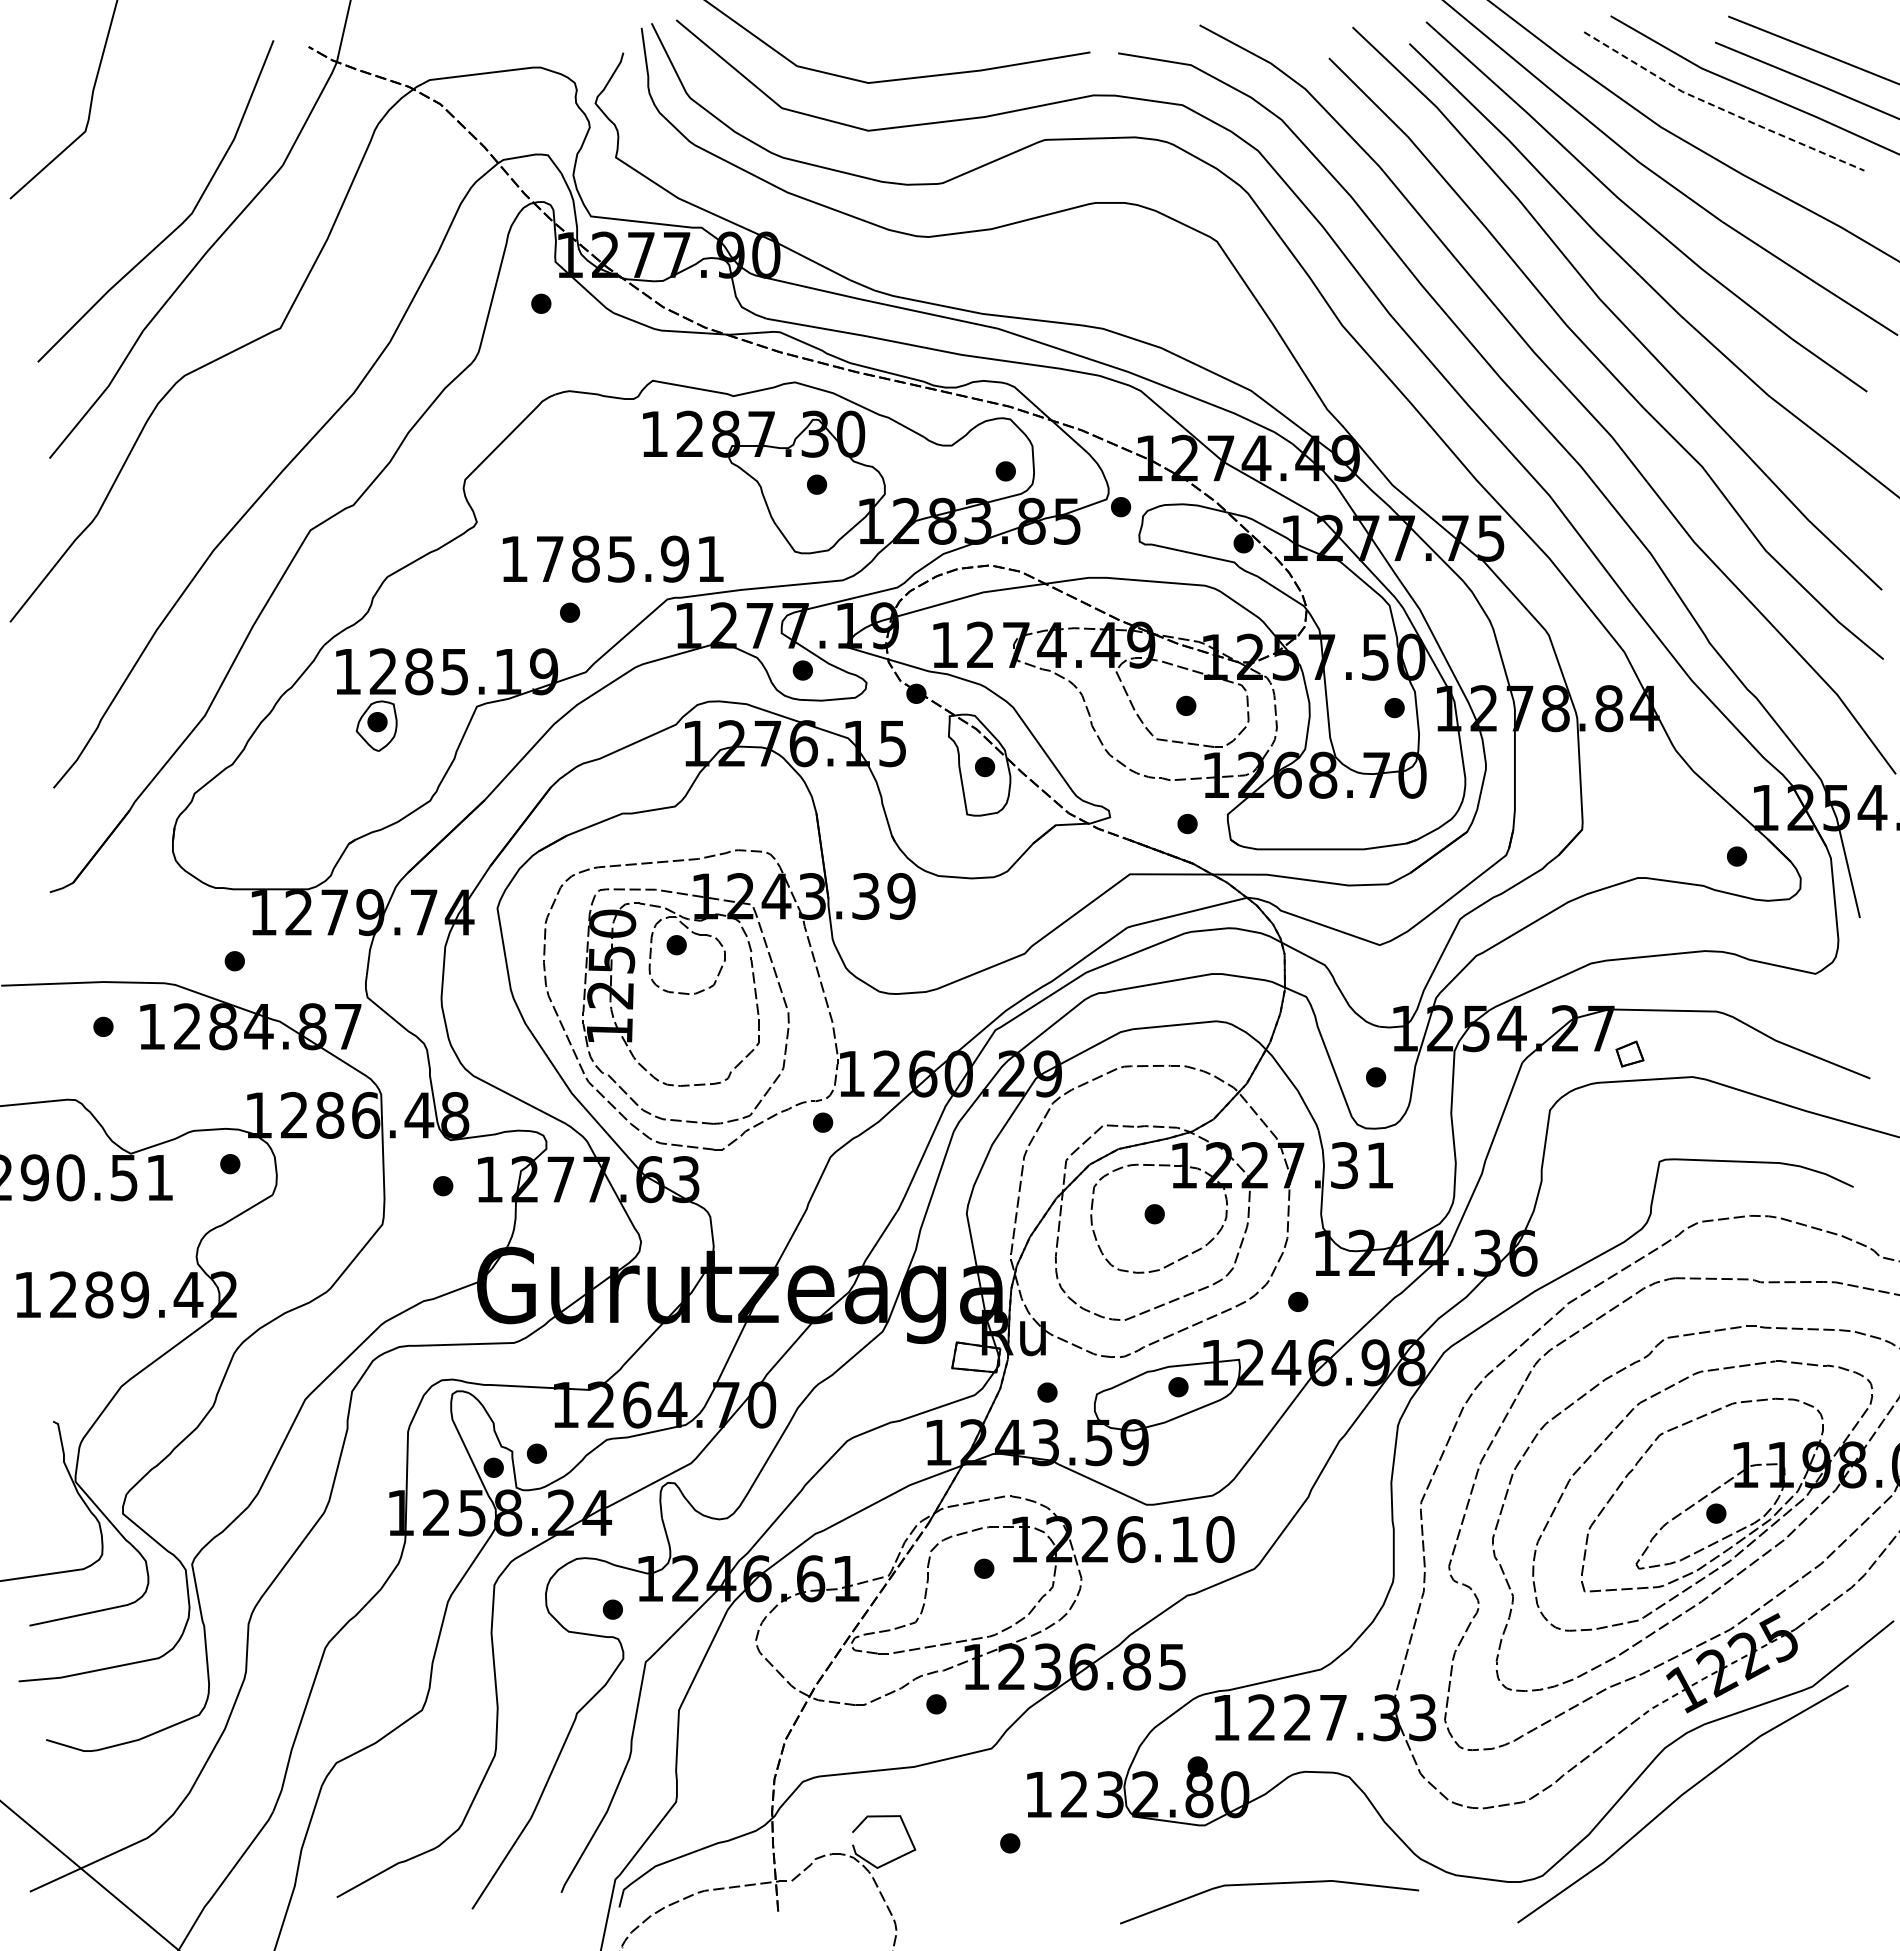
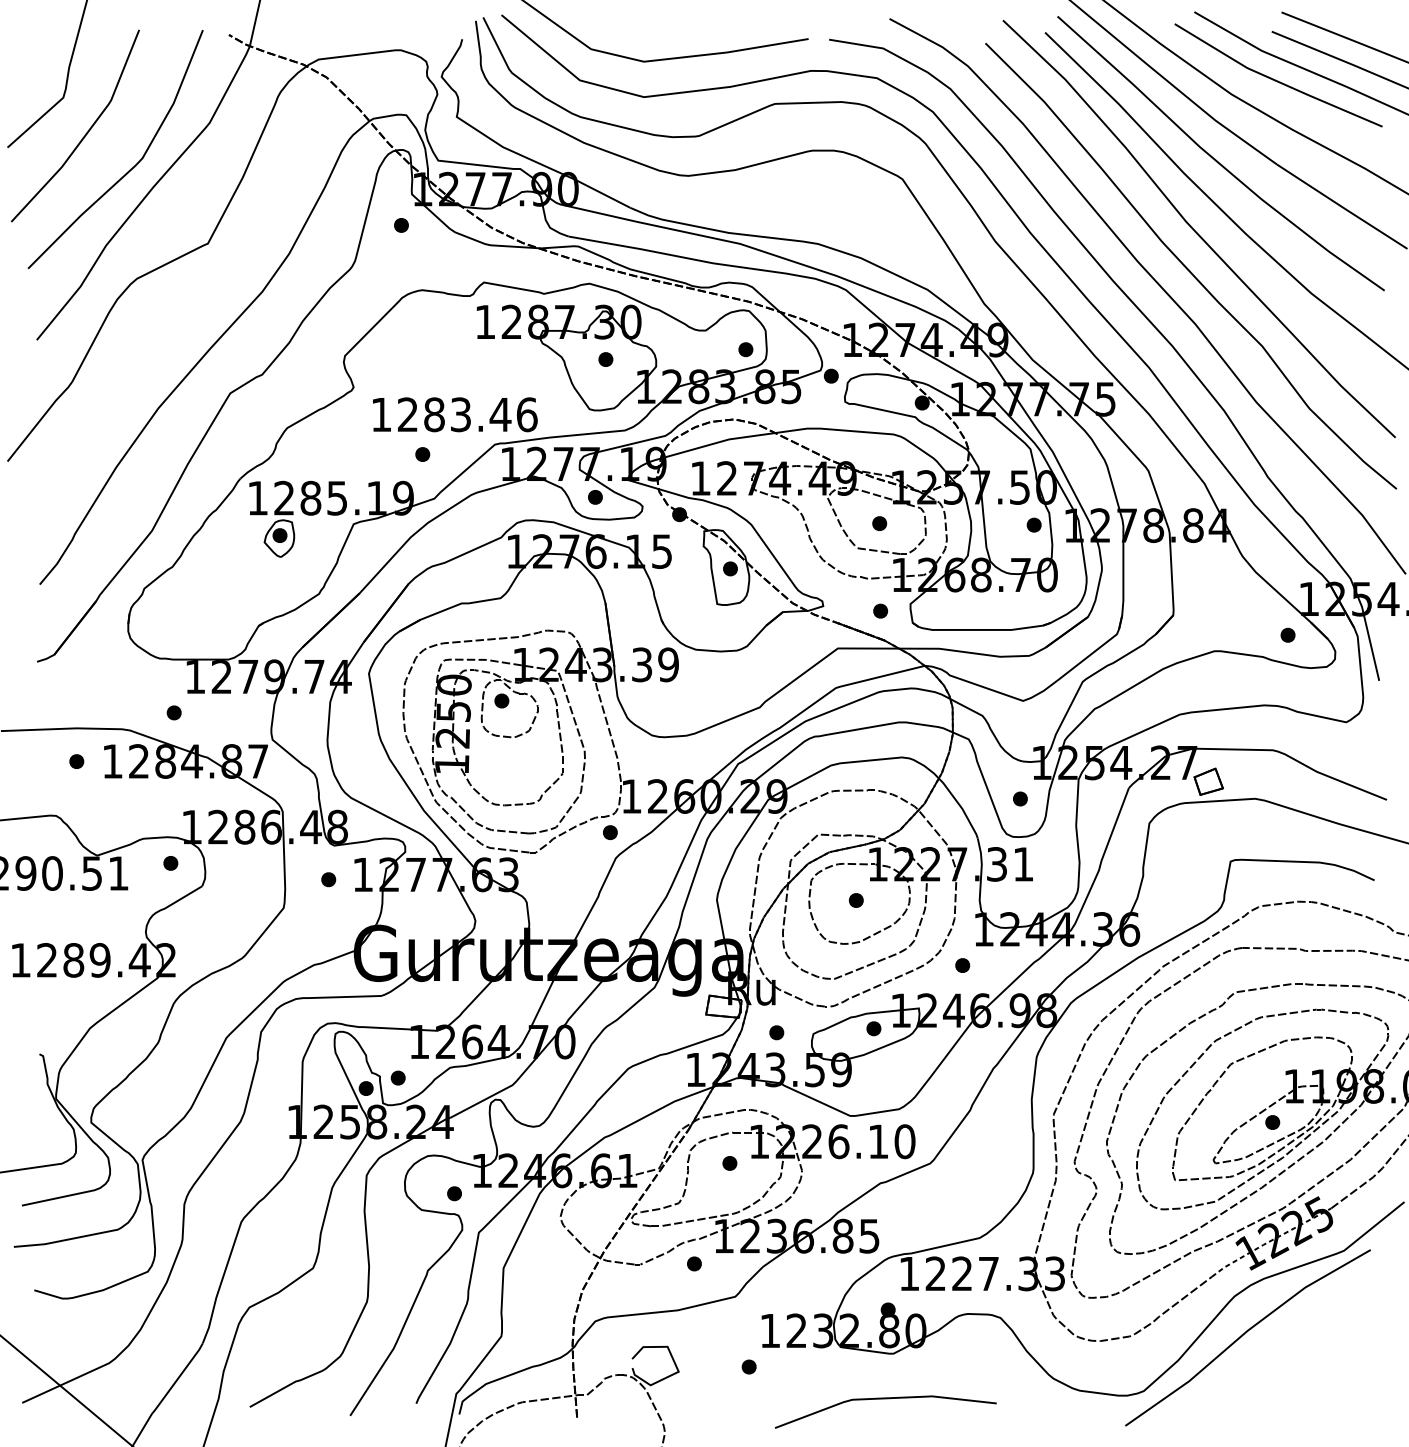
line: (1721, 108) -> (1276, 80), dashed -> solid
line: (114, 181) -> (84, 134), added
text: (630, 558) -> (467, 414), 1785.91 -> 1283.46
part: (1629, 1053) -> (1208, 781), size x1.43
curve: (1269, 1884) -> (885, 1399), moved

